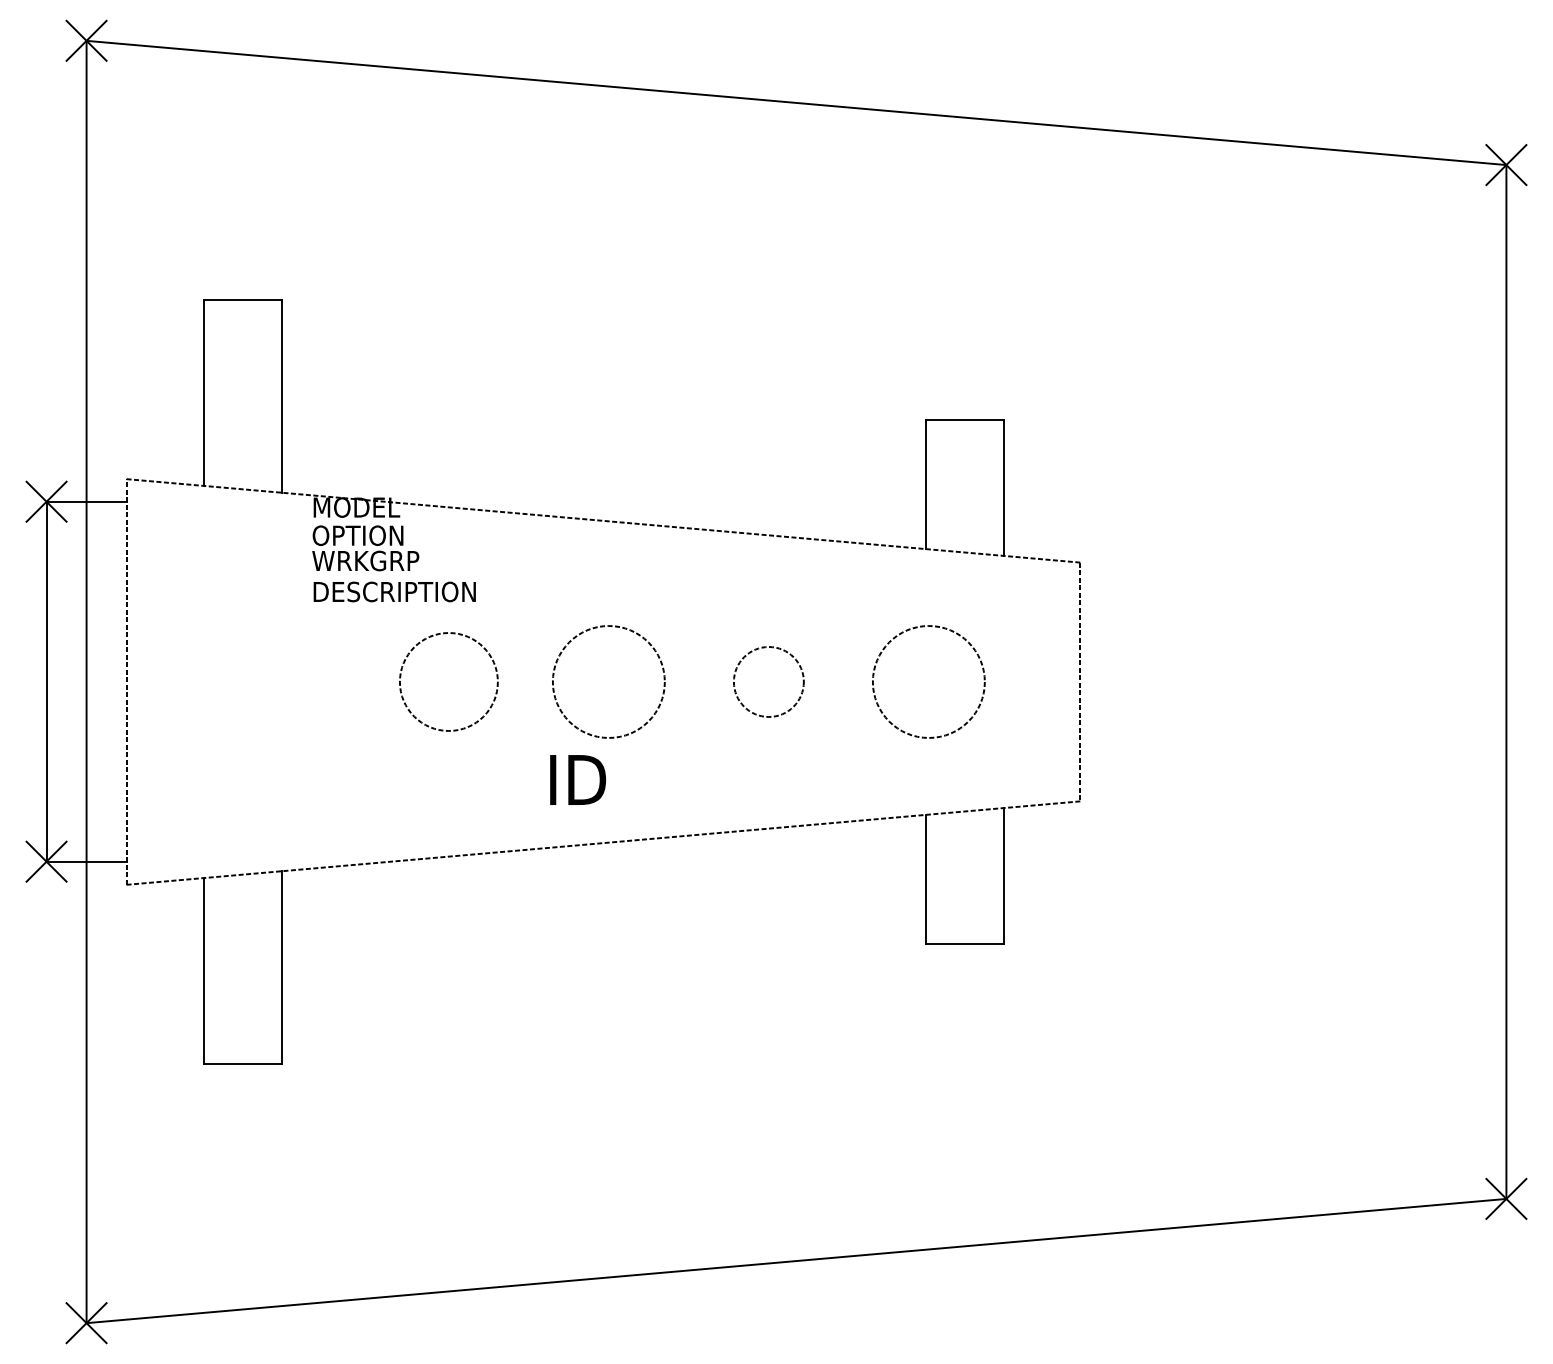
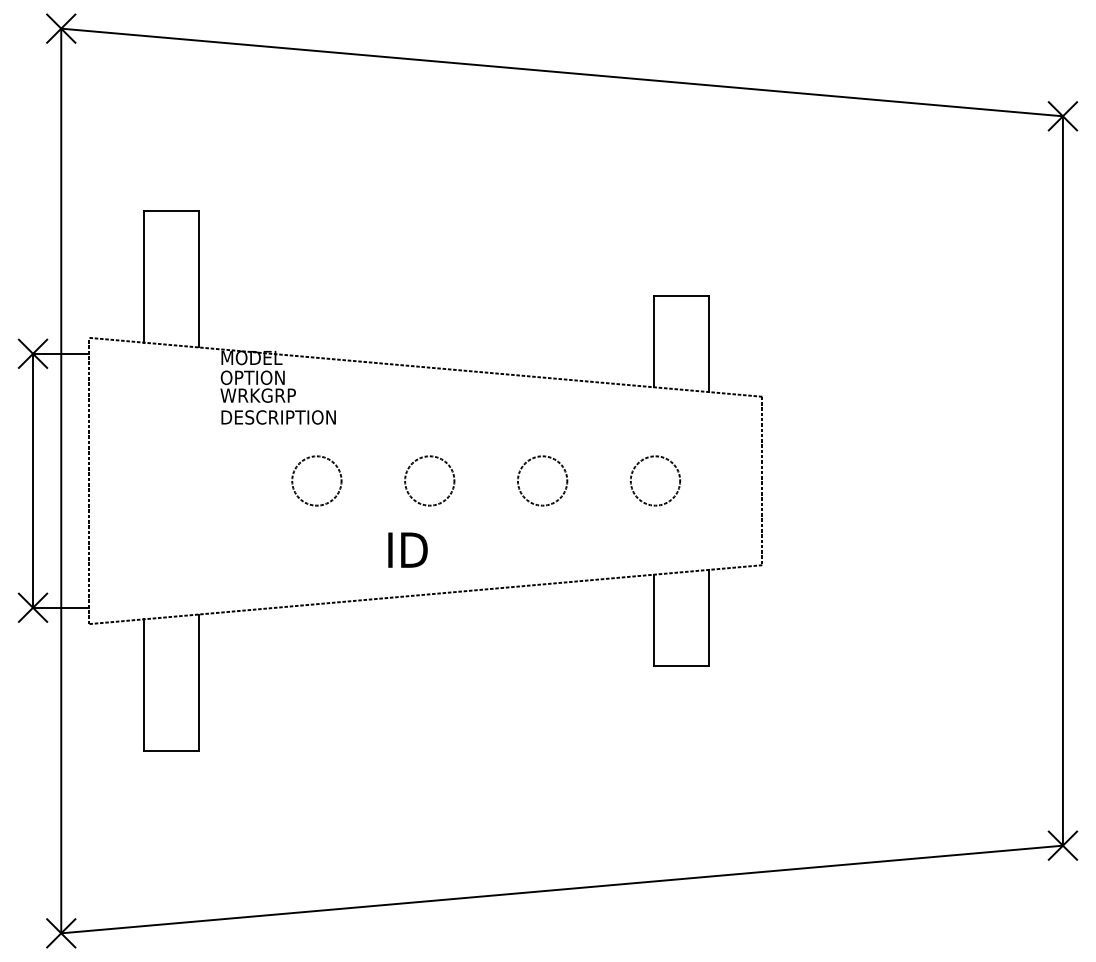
circle: (448, 681) -> (316, 480), size x0.71
circle: (608, 681) -> (429, 480), size x0.62
circle: (928, 681) -> (655, 480), size x0.62

